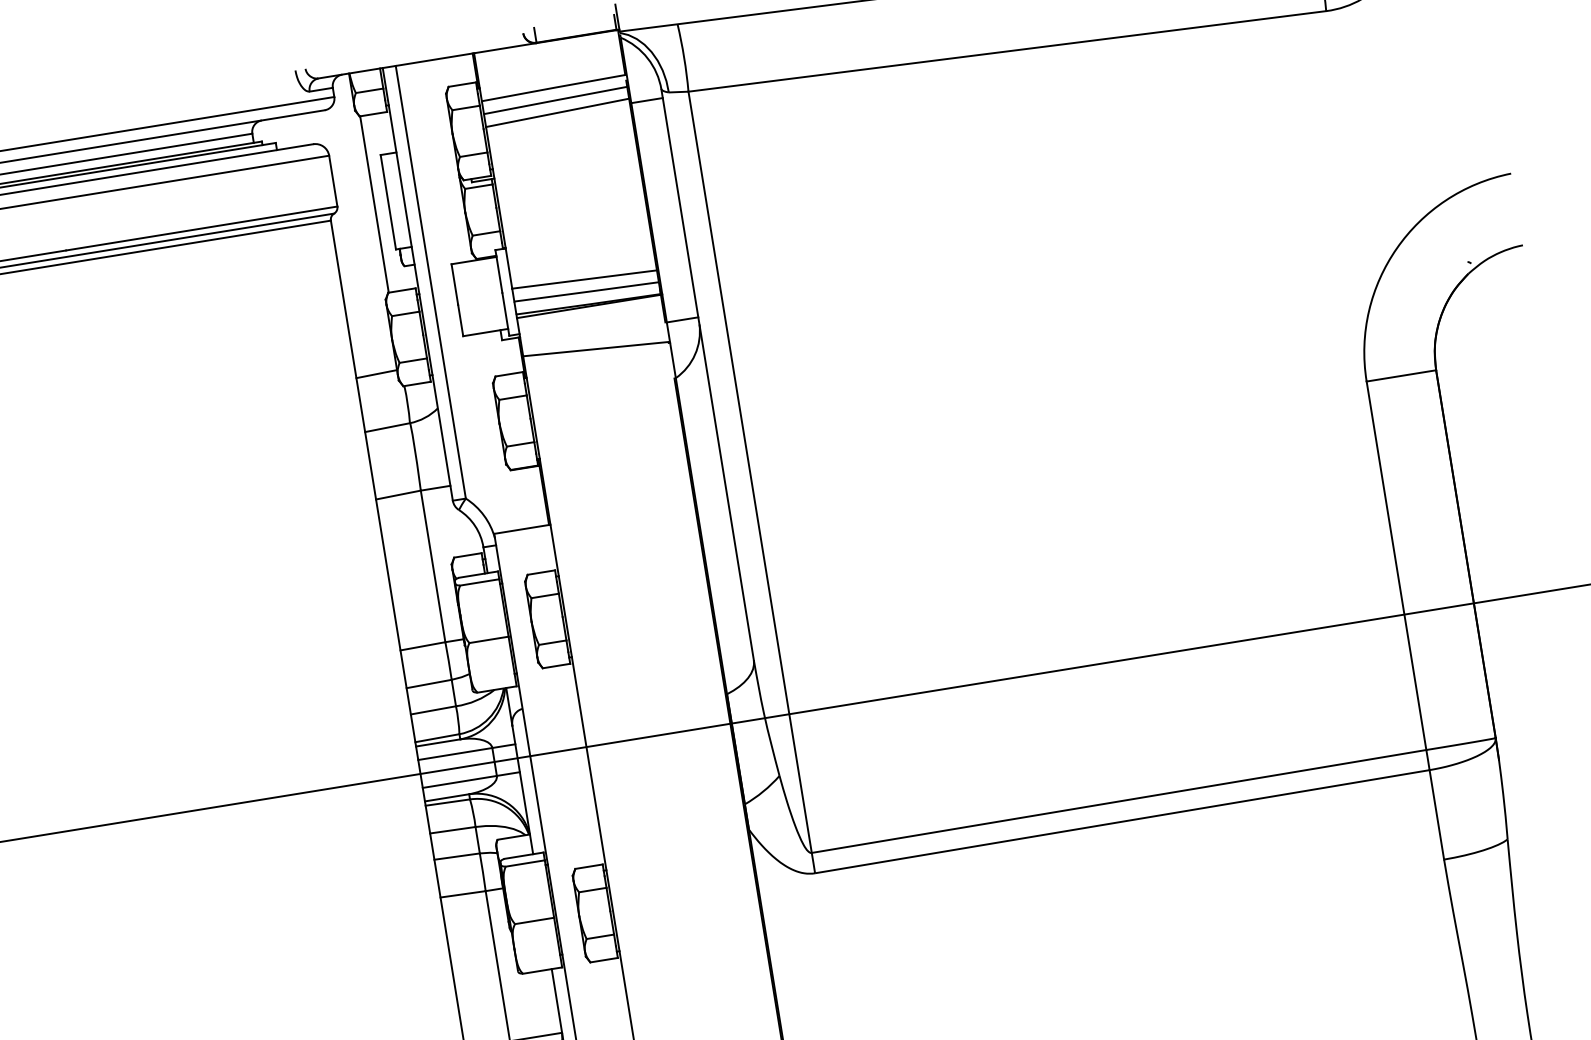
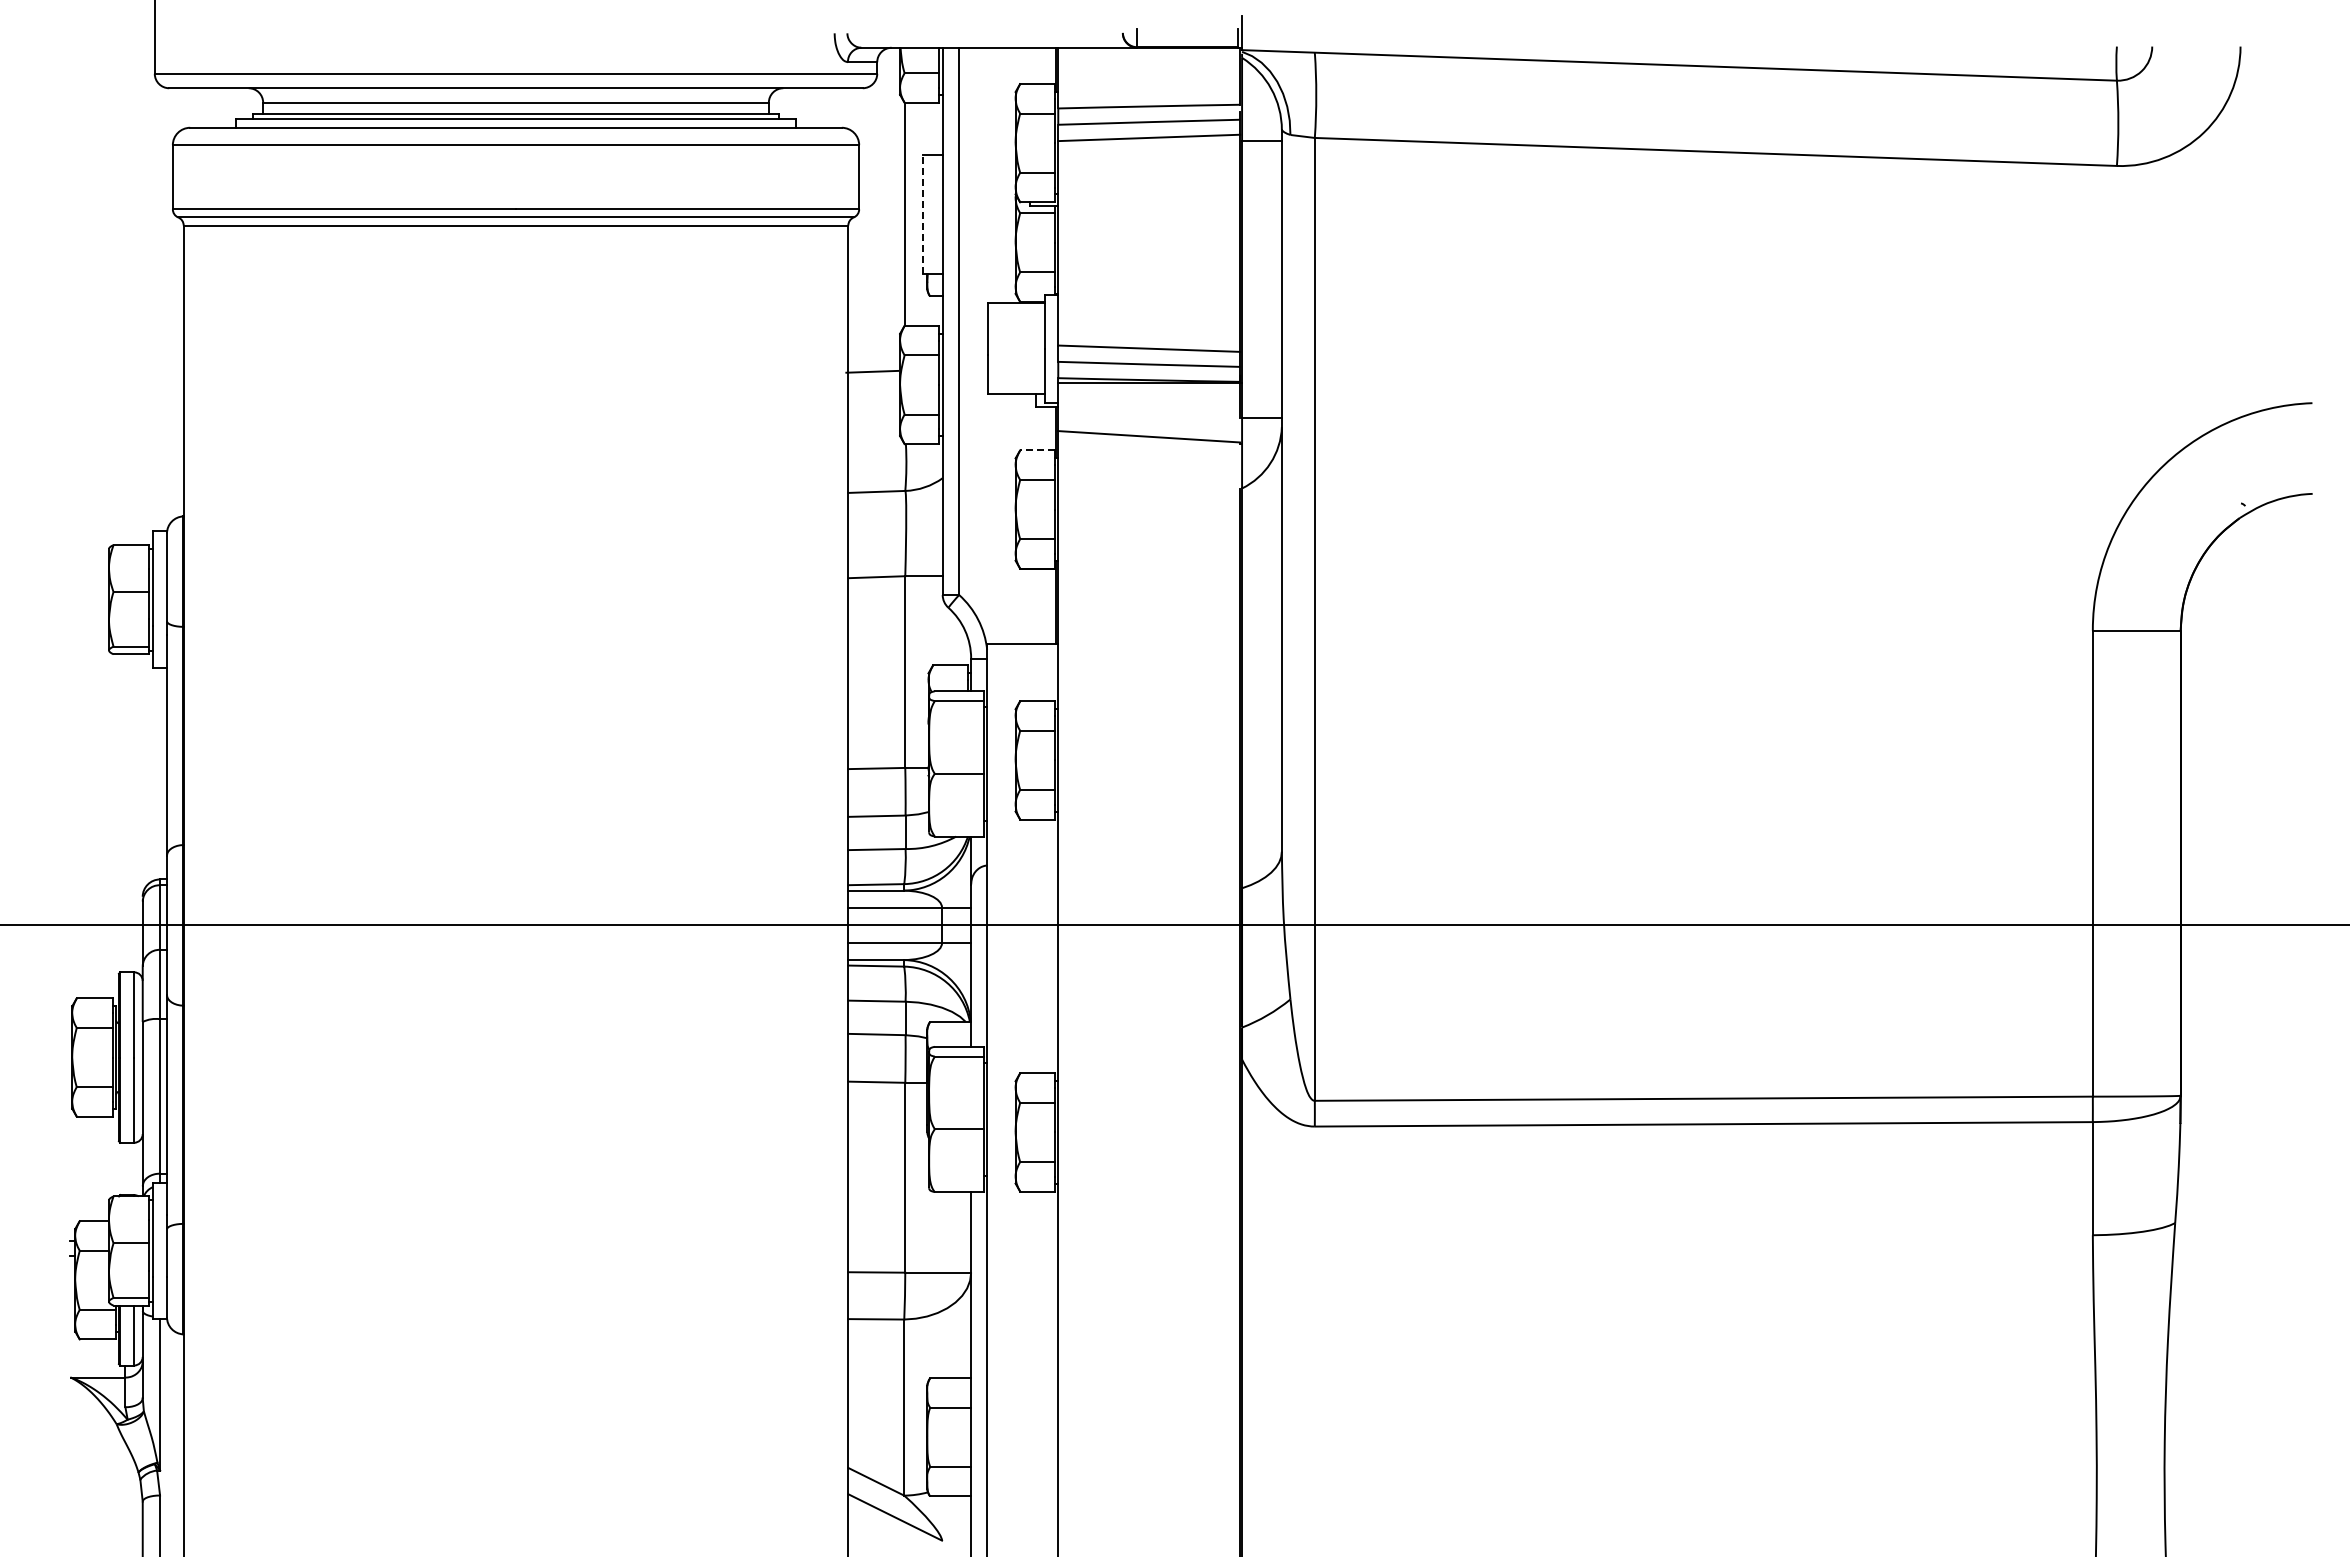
line: (388, 202) -> (922, 214), solid -> dashed
line: (376, 373) -> (872, 371), moved
line: (509, 374) -> (1037, 450), solid -> dashed

